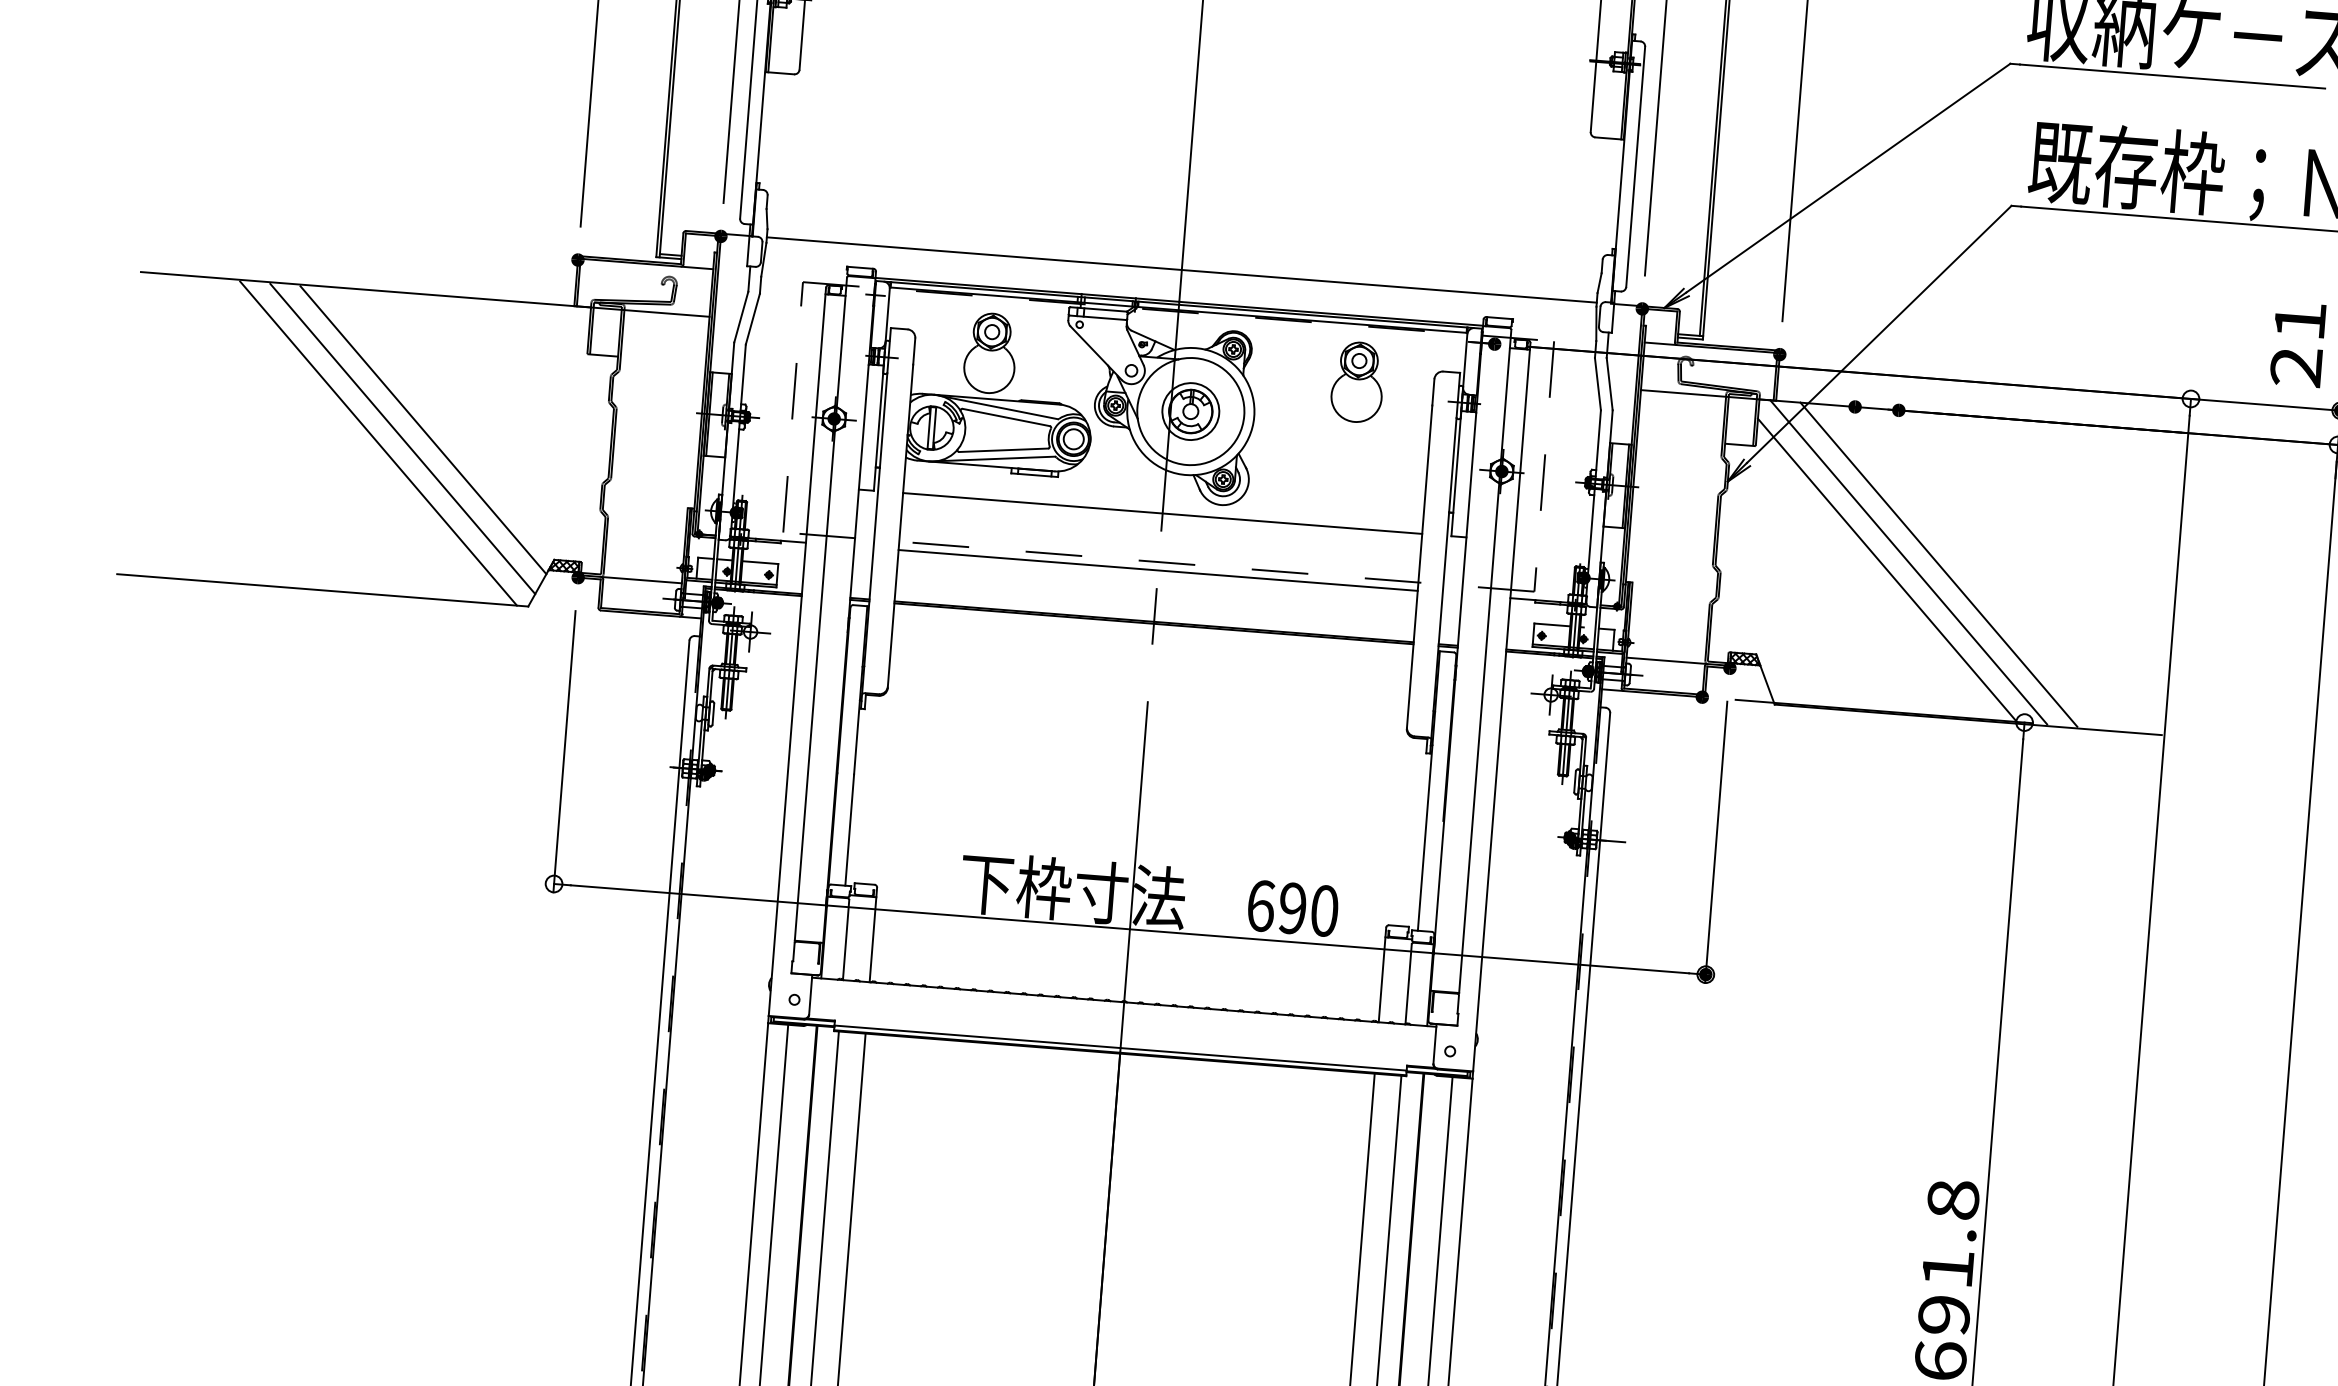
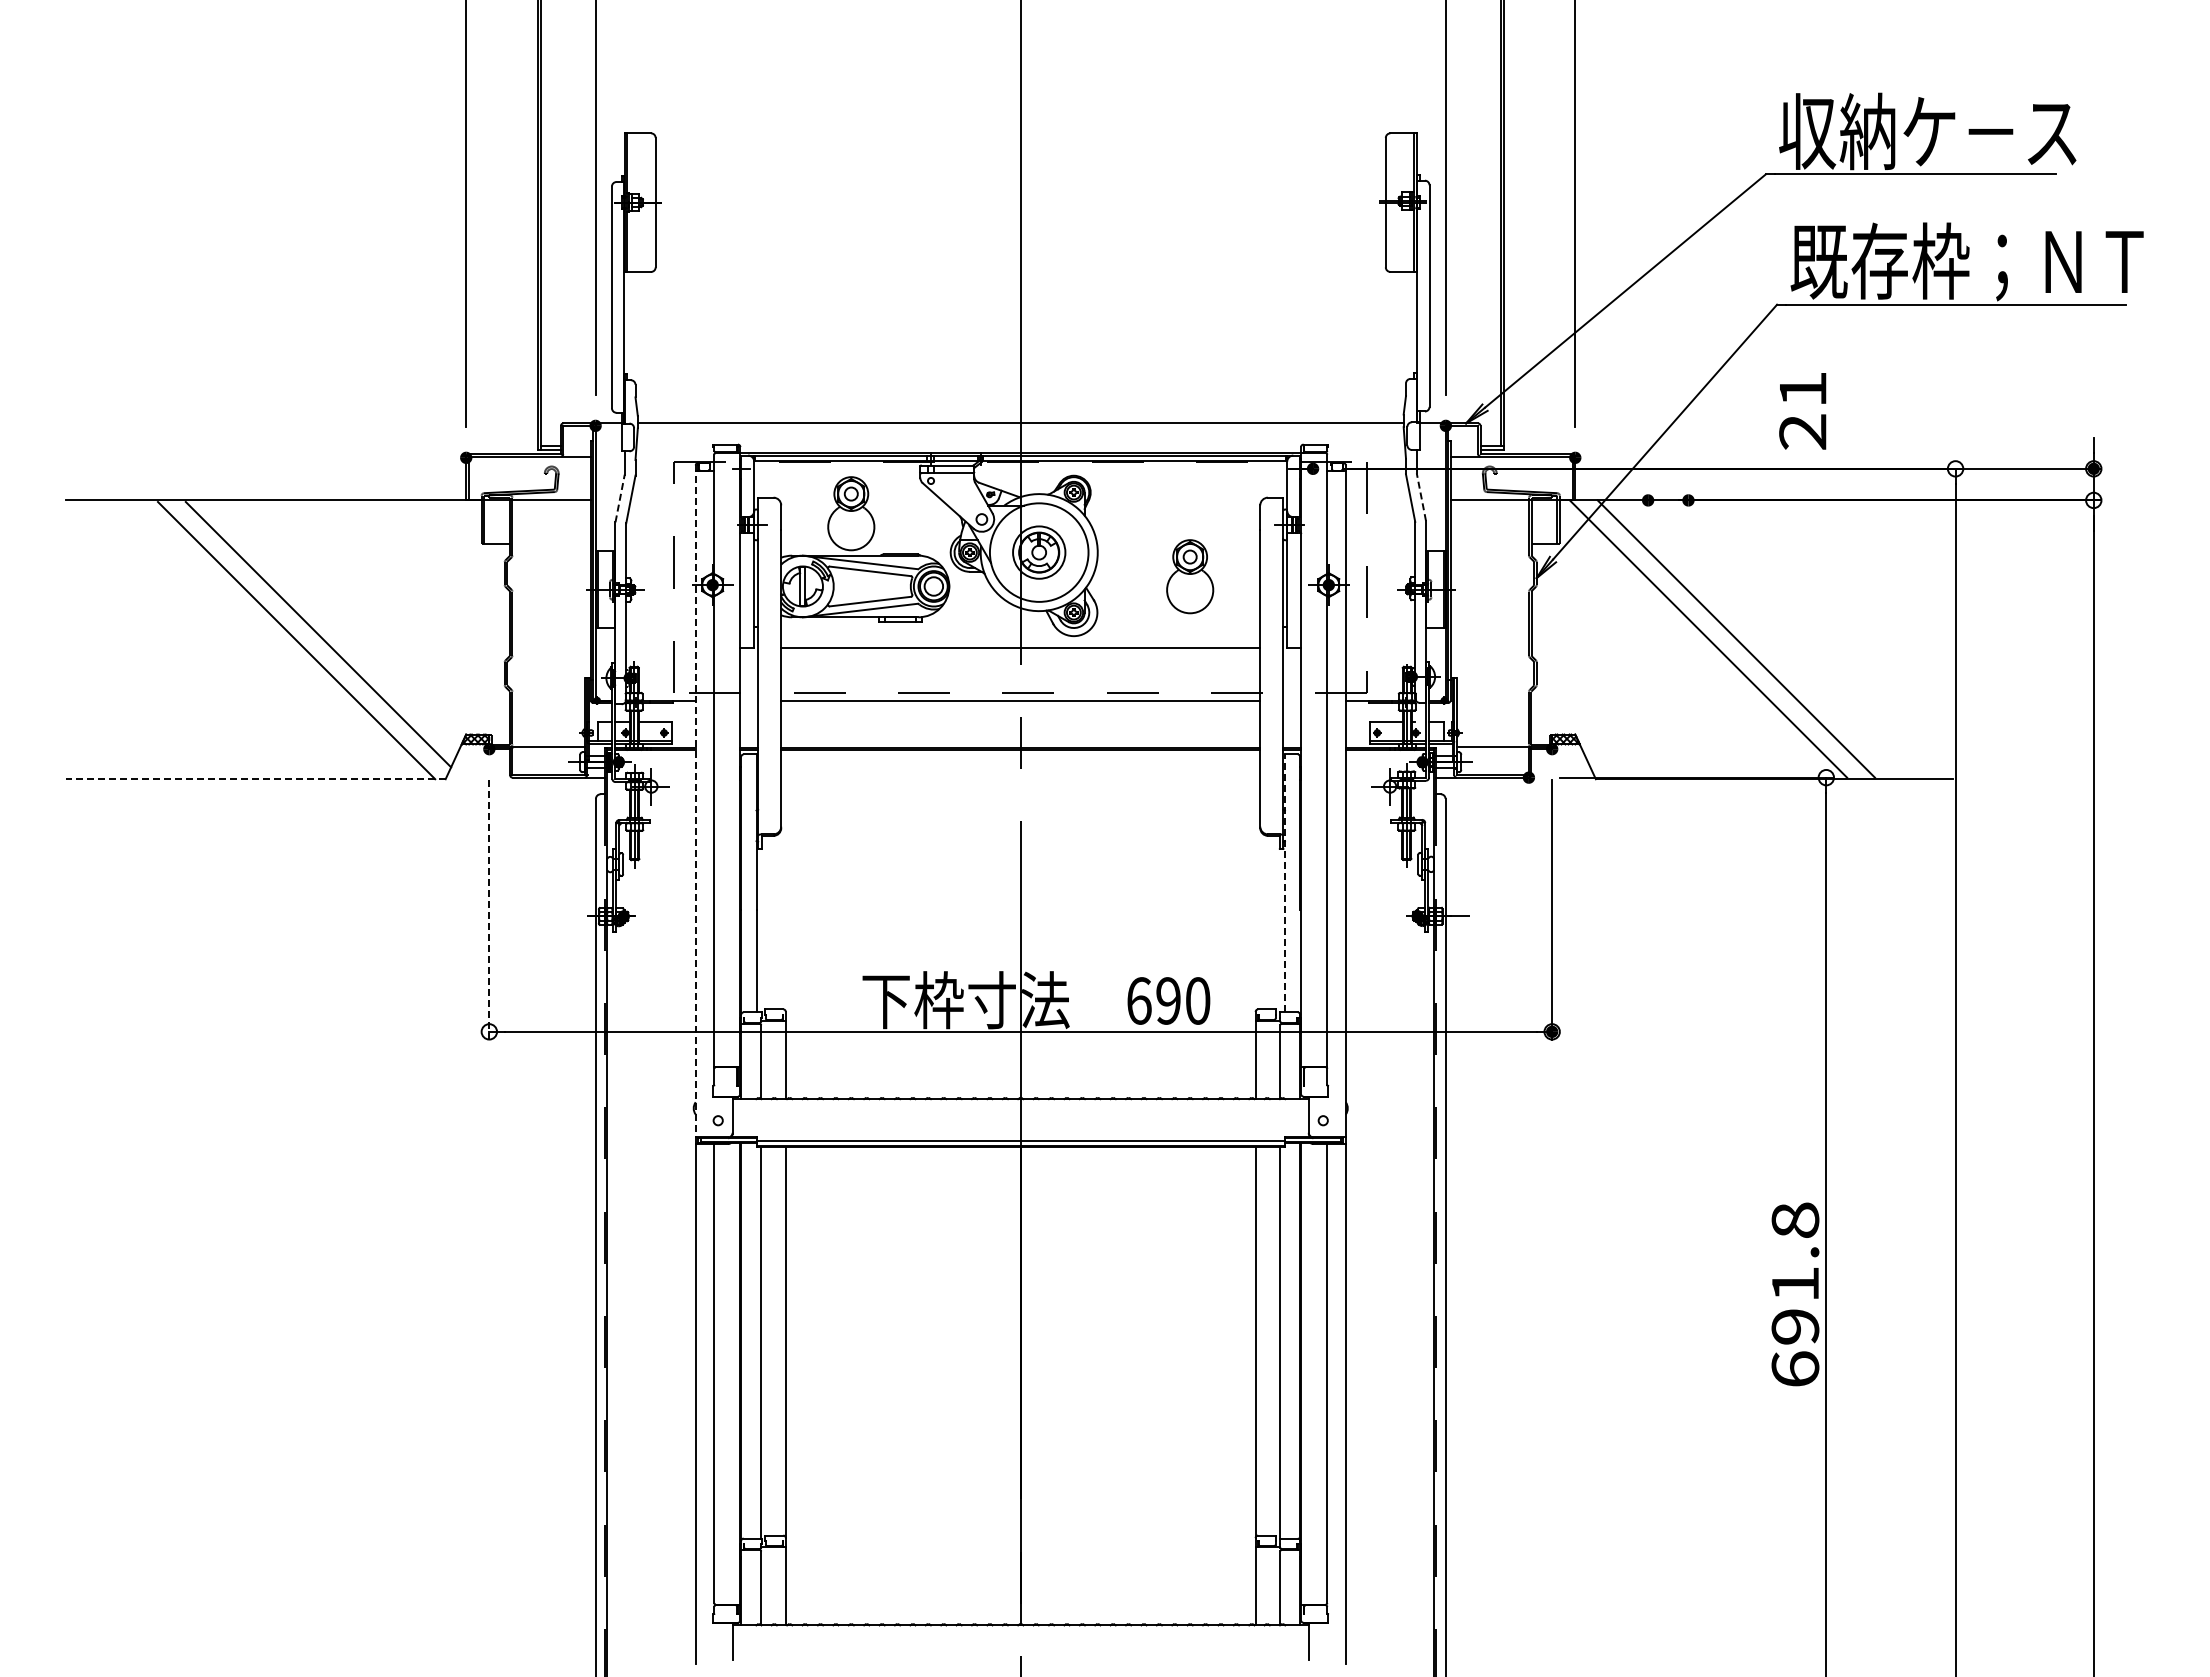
line: (741, 317) -> (620, 498), solid -> dashed
text: (2297, 344) -> (1802, 411), moved
part: (1358, 382) -> (1190, 576), moved
line: (1609, 383) -> (1421, 496), solid -> dashed
line: (423, 429) -> (336, 624), removed
line: (1887, 569) -> (1689, 647), removed
line: (322, 590) -> (255, 779), solid -> dashed
line: (797, 651) -> (695, 801), solid -> dashed
line: (564, 751) -> (489, 909), solid -> dashed
line: (1428, 791) -> (1284, 883), solid -> dashed

